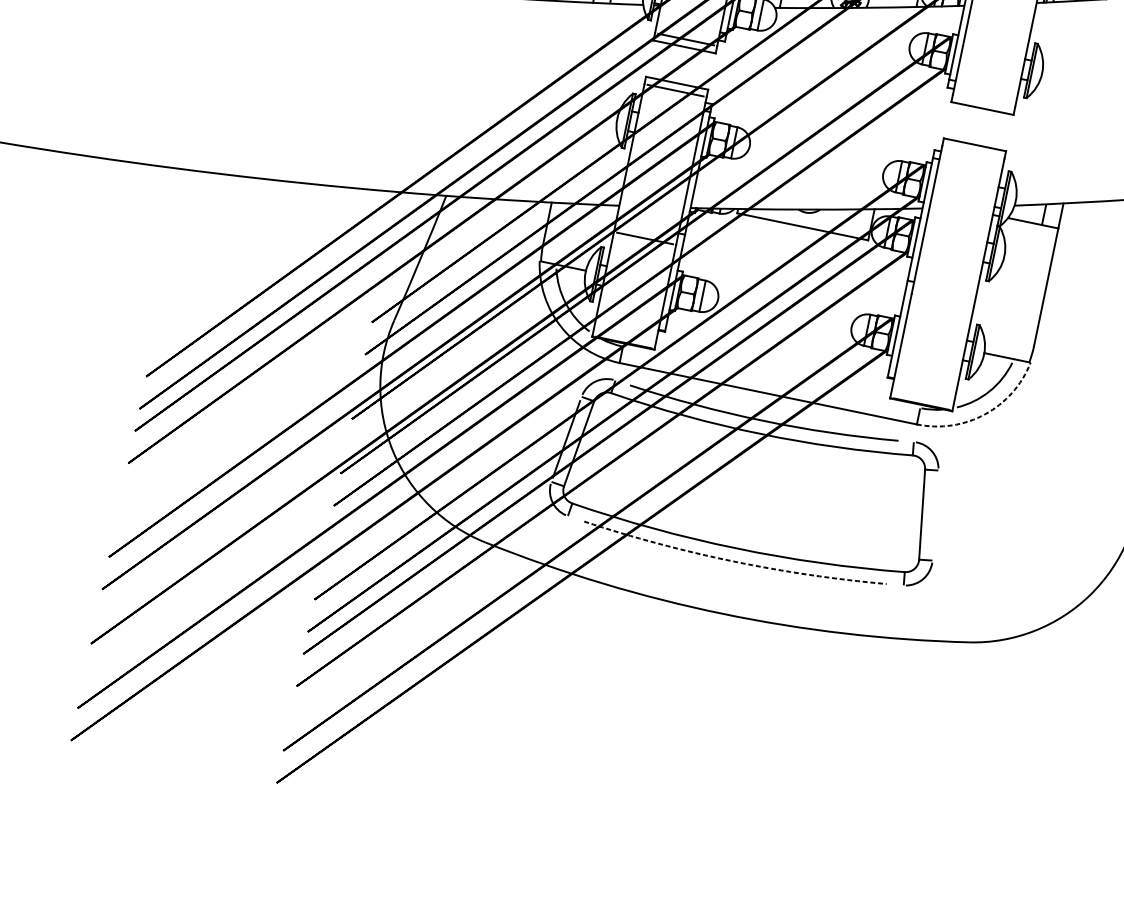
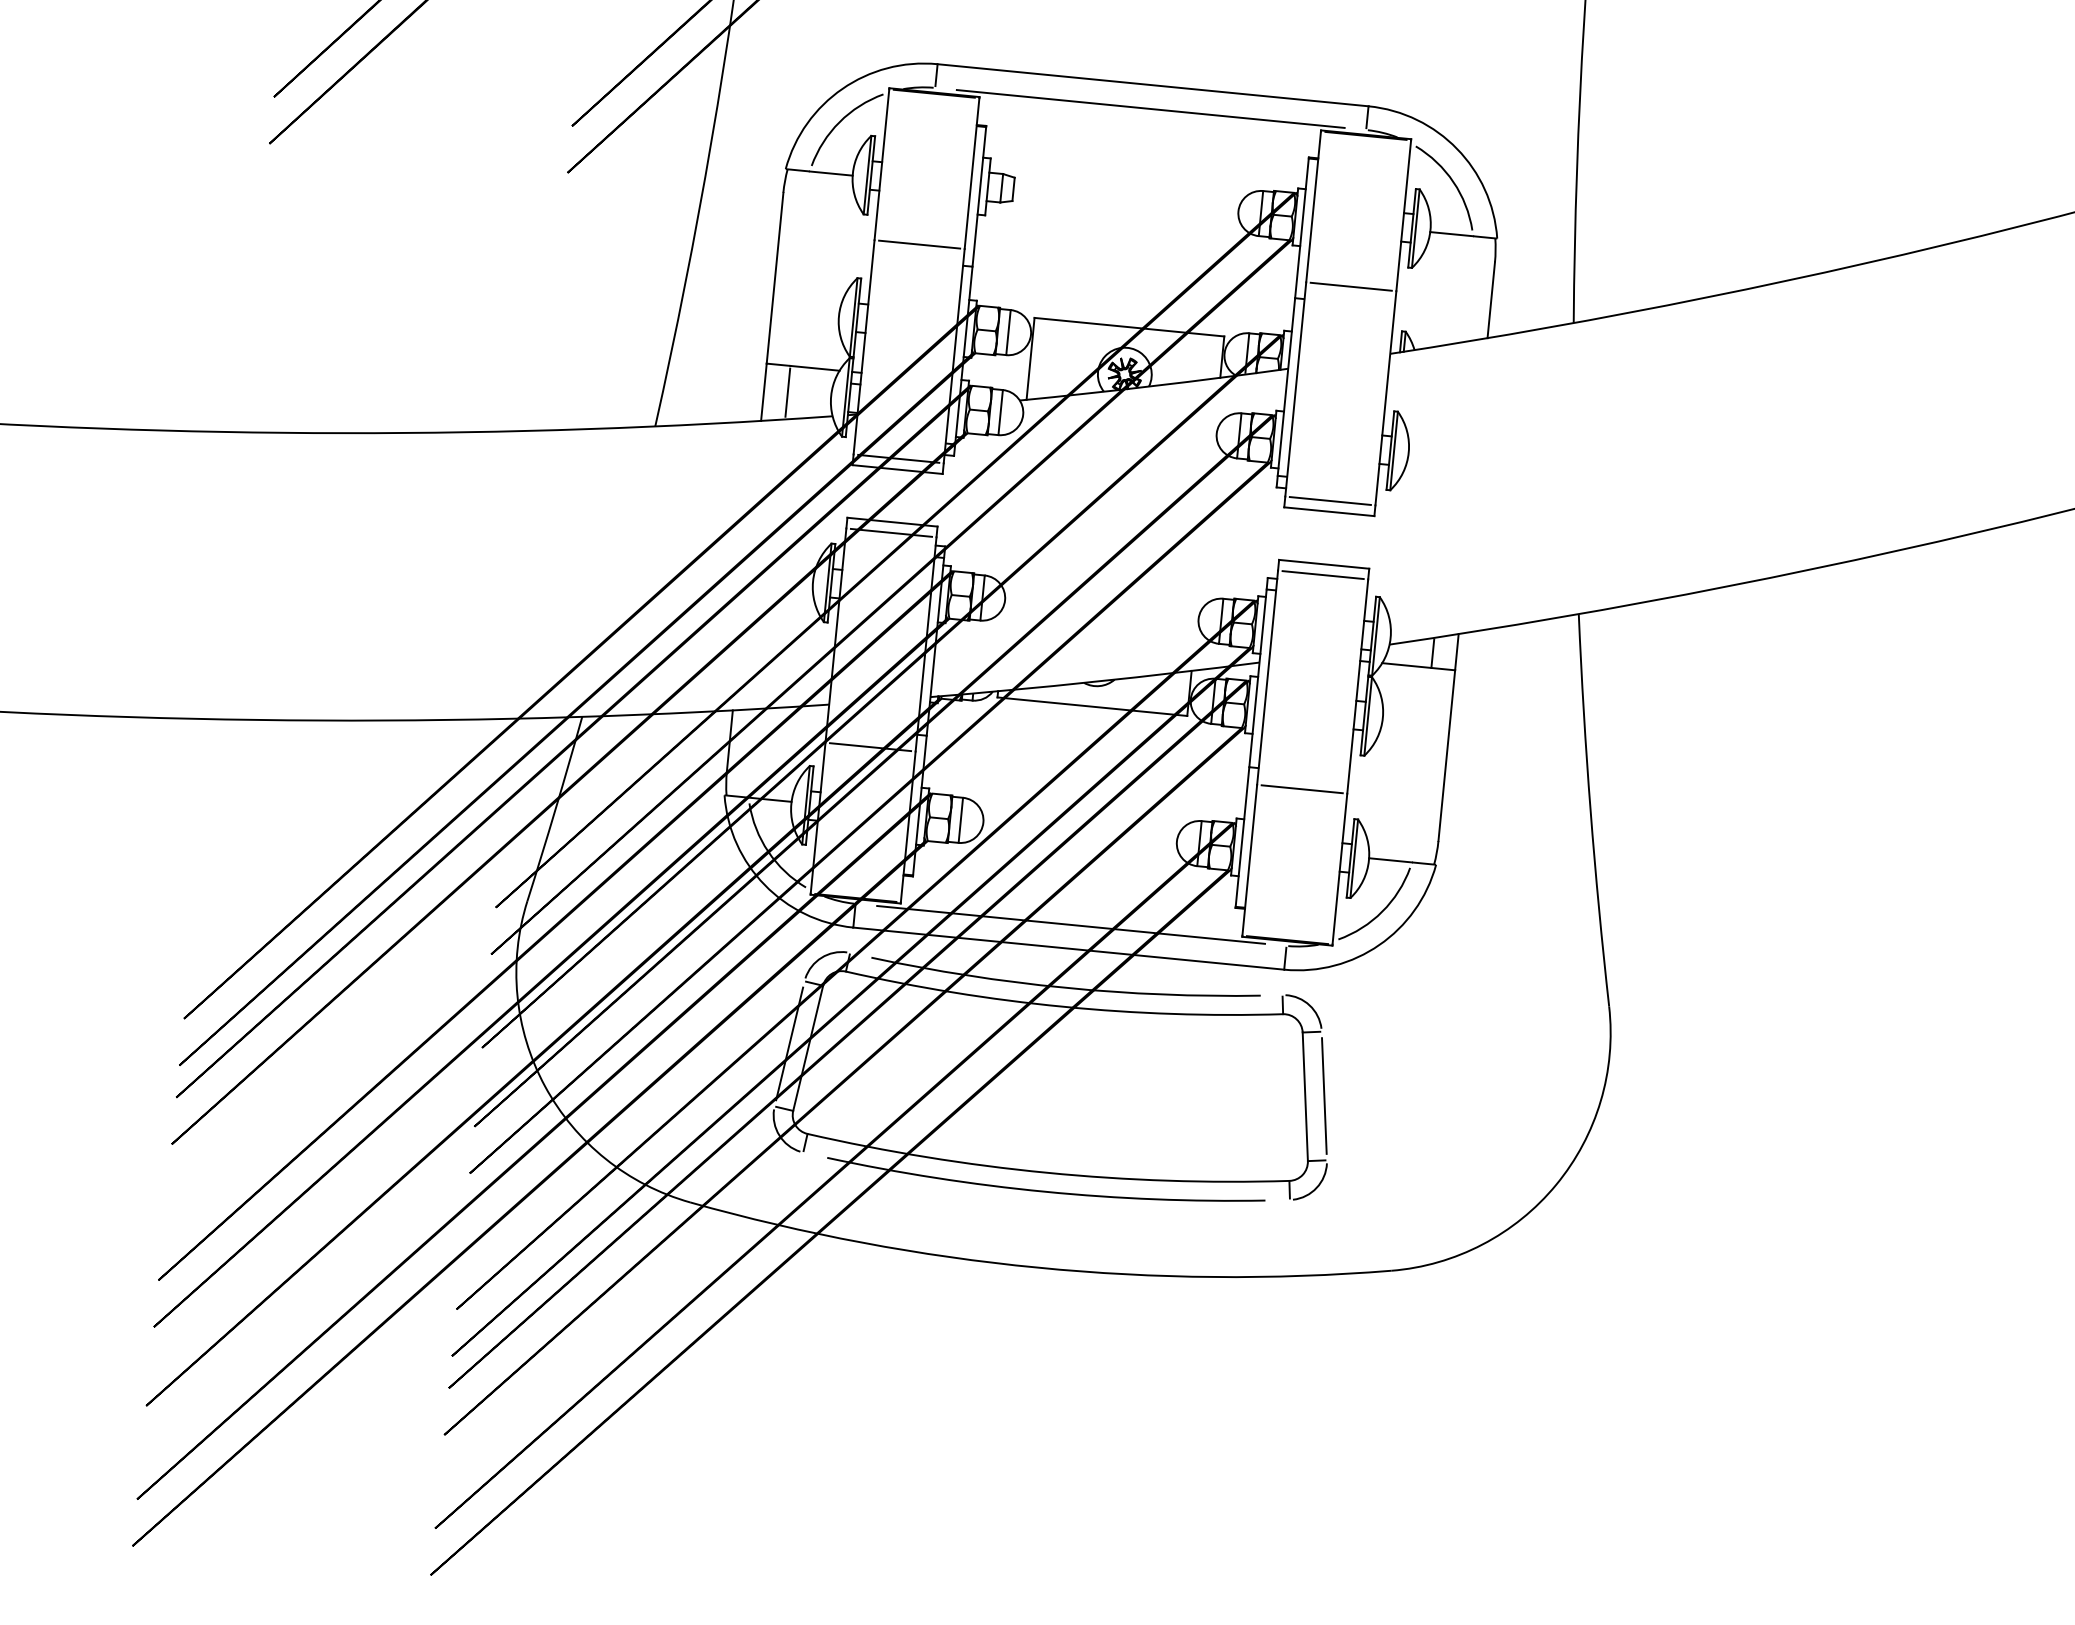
line: (983, 100) -> (1329, 500), added
line: (972, 152) -> (1322, 575), added
line: (942, 300) -> (1301, 789), added
line: (771, 377) -> (1071, 924), added
arc: (985, 414) -> (1379, 945), dashed -> solid
line: (935, 515) -> (1324, 1095), added
arc: (733, 561) -> (1045, 1191), dashed -> solid

